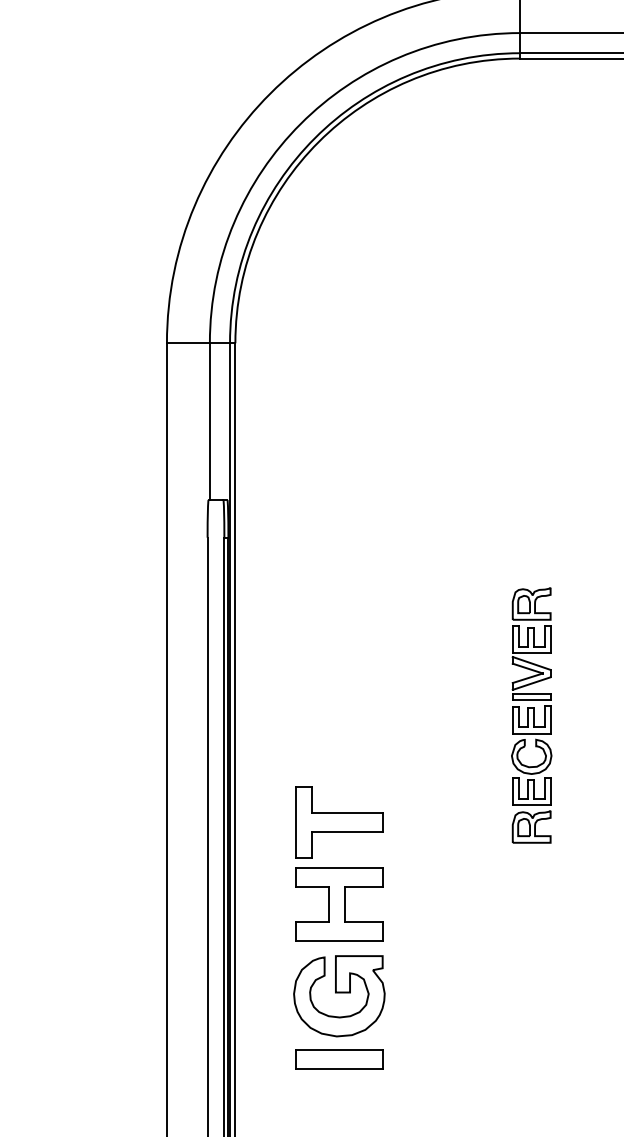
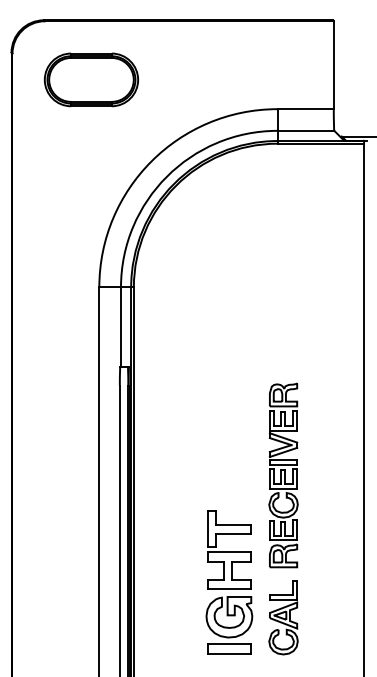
part: (531, 715) -> (283, 475), size x1.43
part: (339, 927) -> (229, 582), moved
part: (531, 996) -> (283, 617), added

